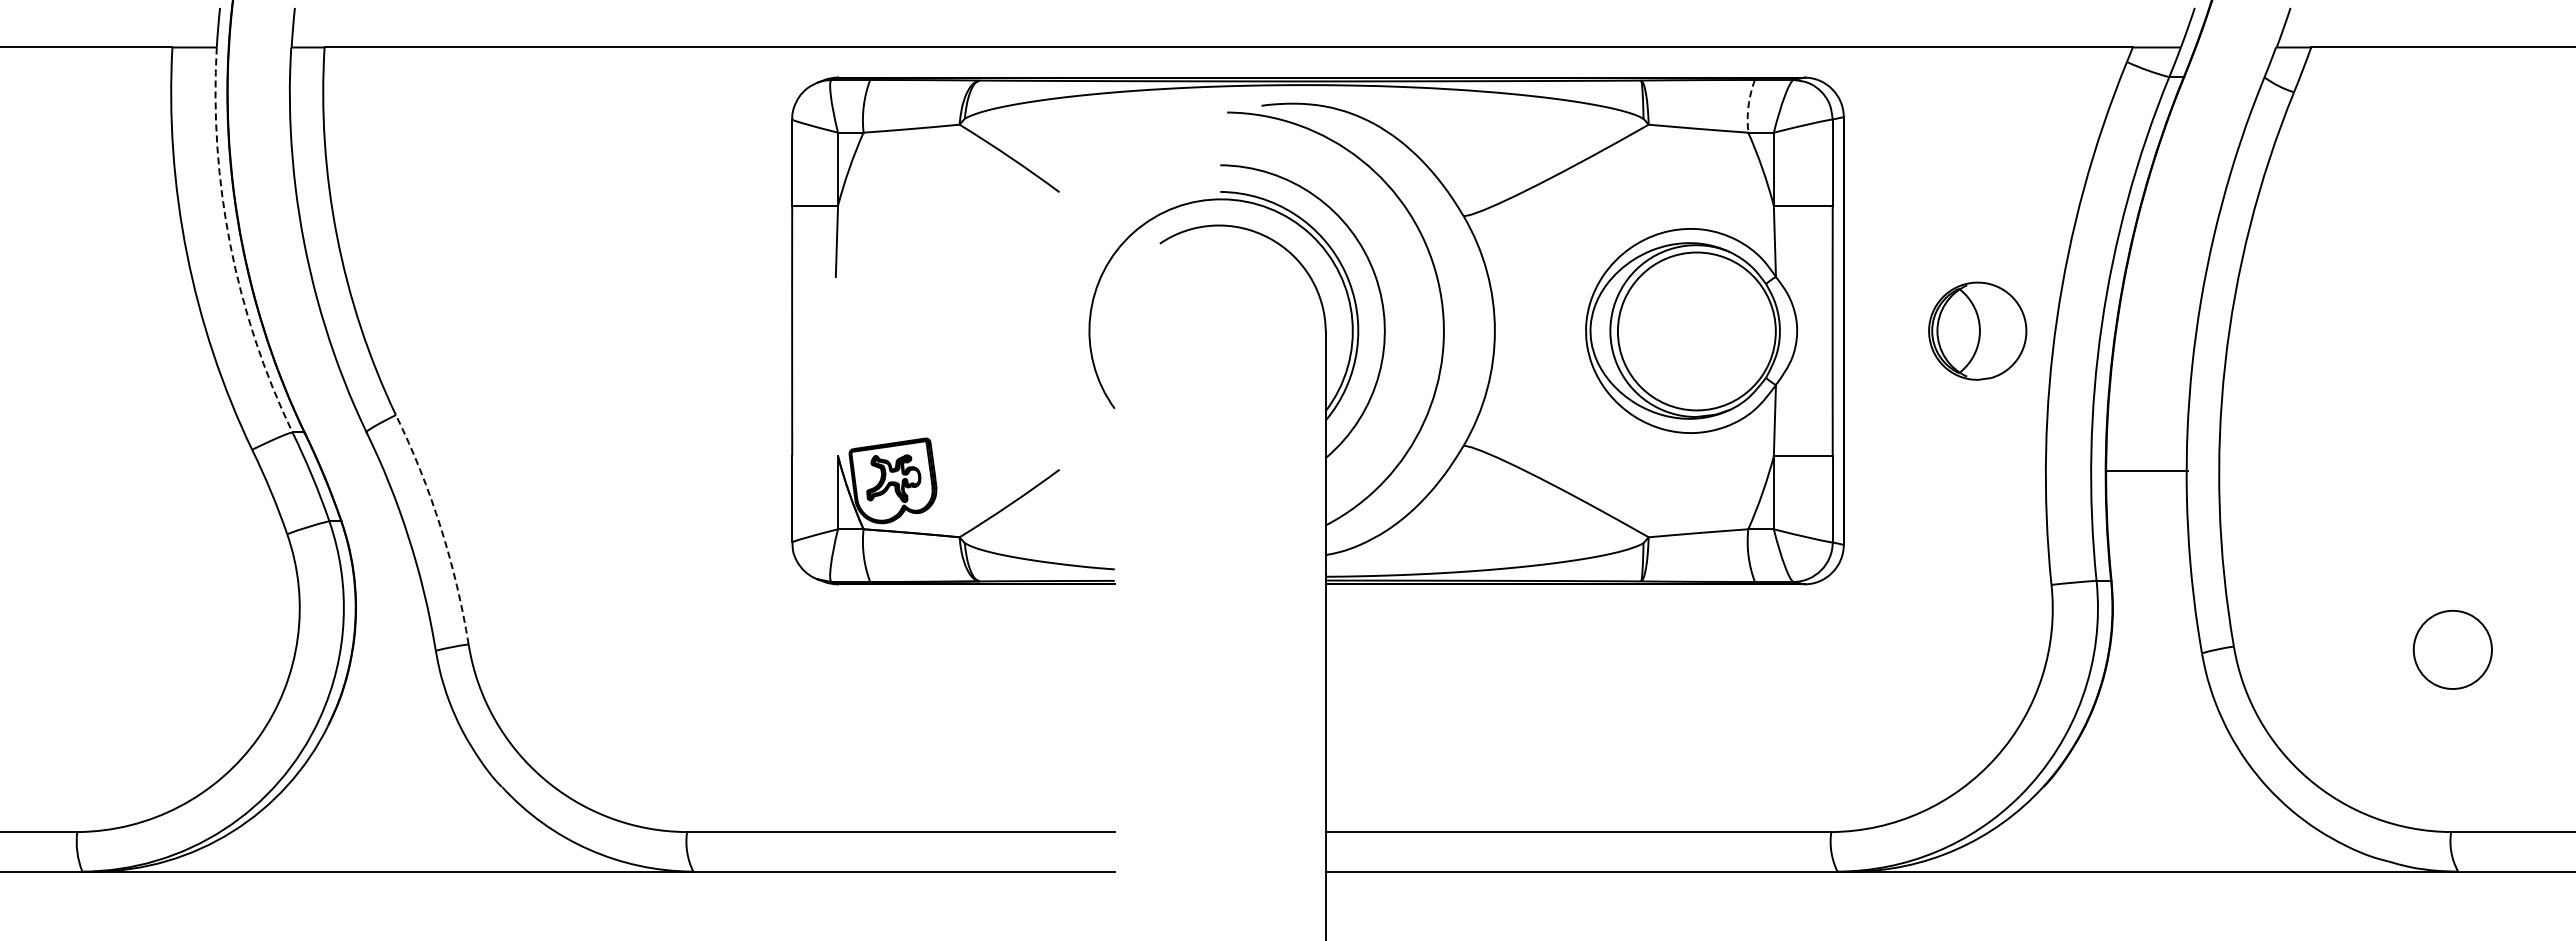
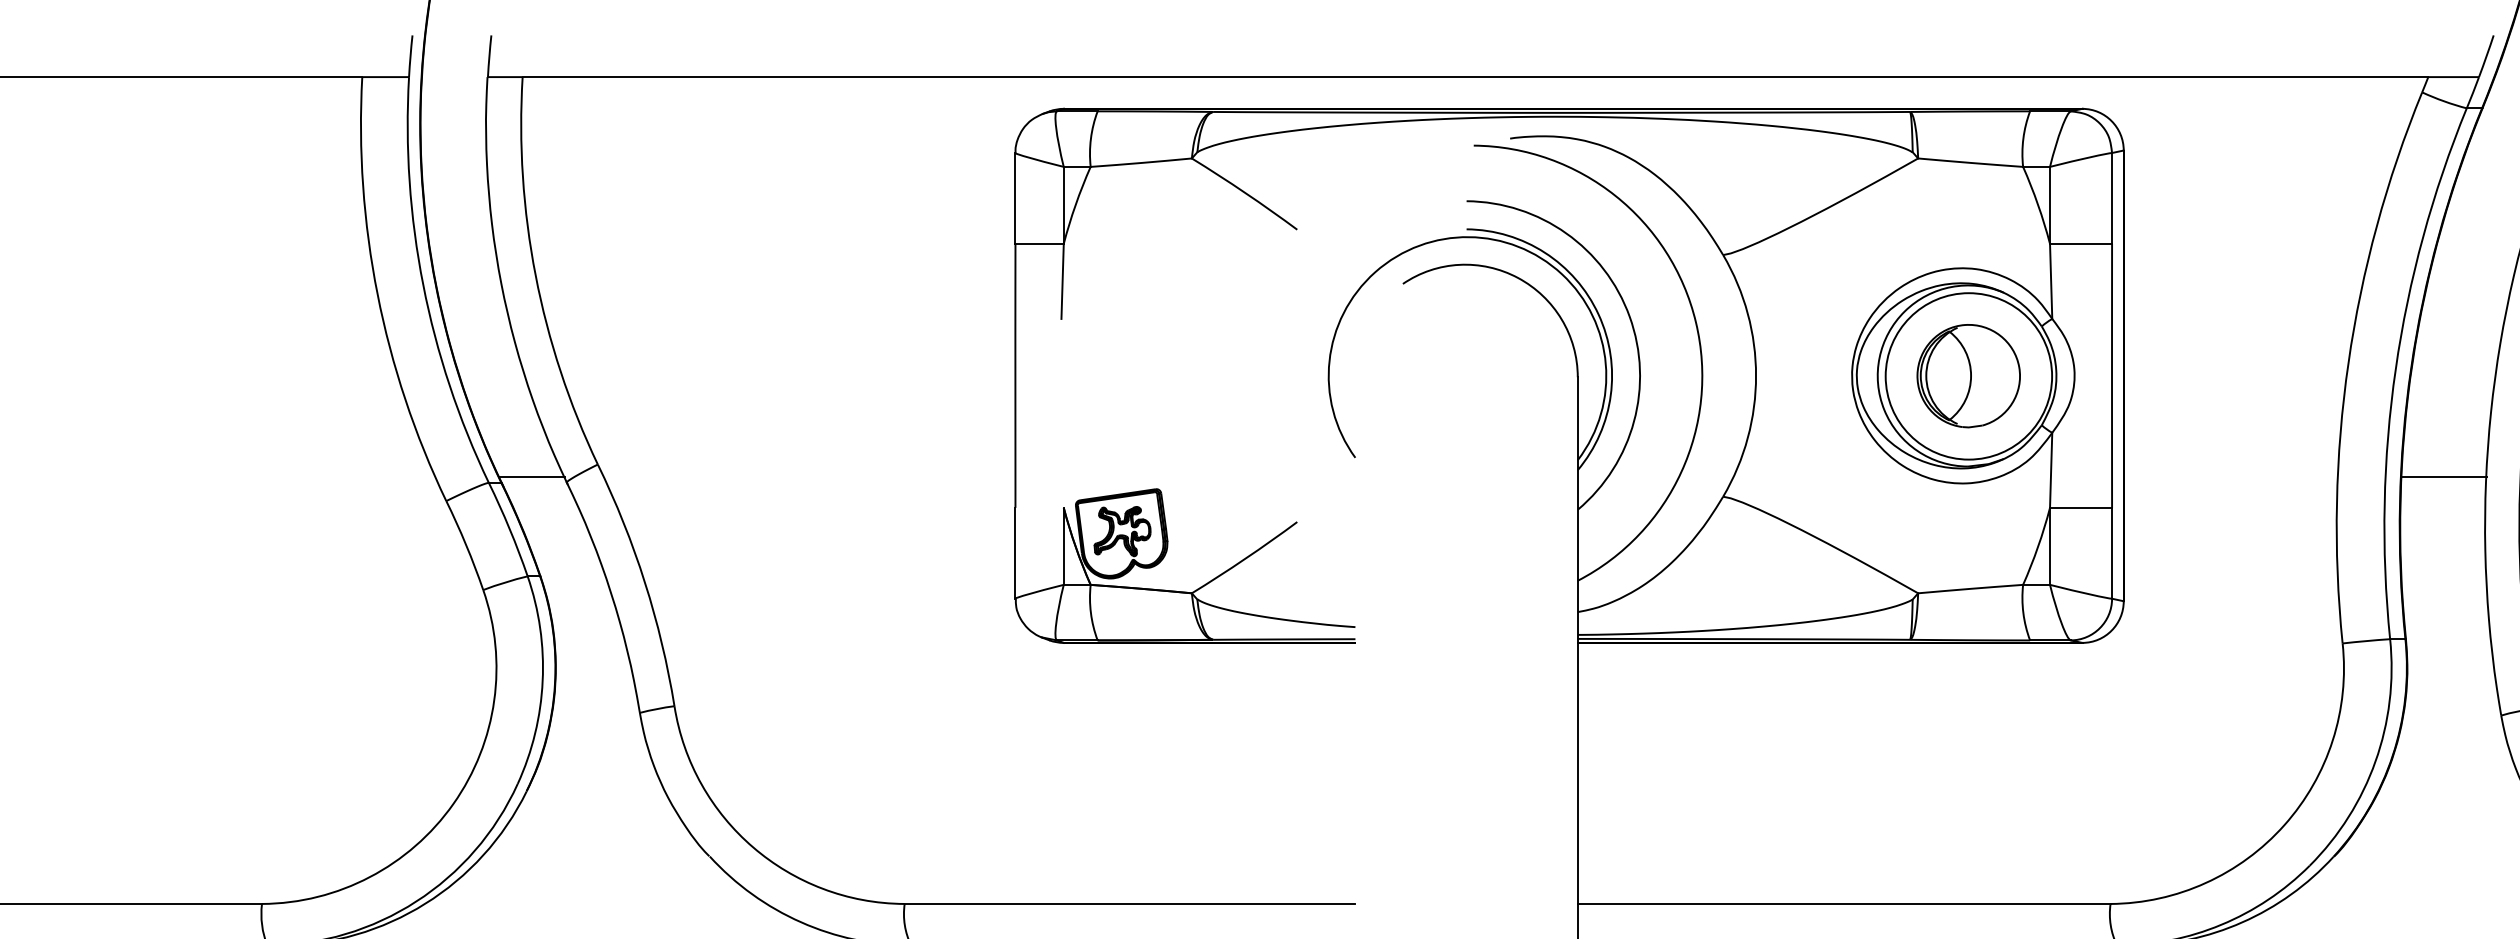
arc: (1748, 105) -> (2023, 138), dashed -> solid
arc: (230, 244) -> (423, 284), dashed -> solid
part: (1977, 330) -> (1968, 375), moved
line: (333, 427) -> (532, 477), added
line: (2147, 471) -> (2443, 477), moved
arc: (440, 527) -> (644, 582), dashed -> solid

